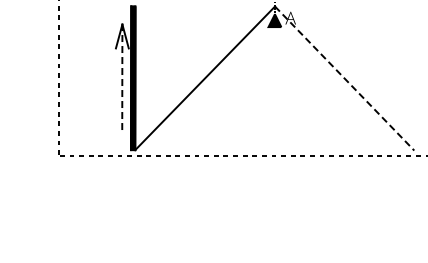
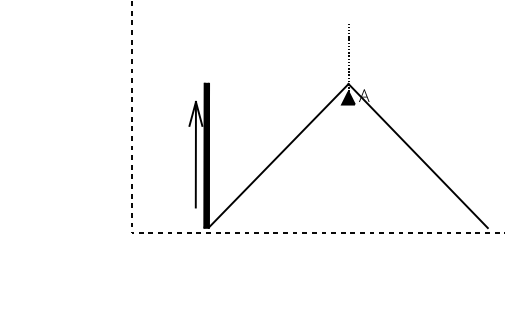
line: (121, 77) -> (195, 154), dashed -> solid
line: (344, 79) -> (418, 156), dashed -> solid

